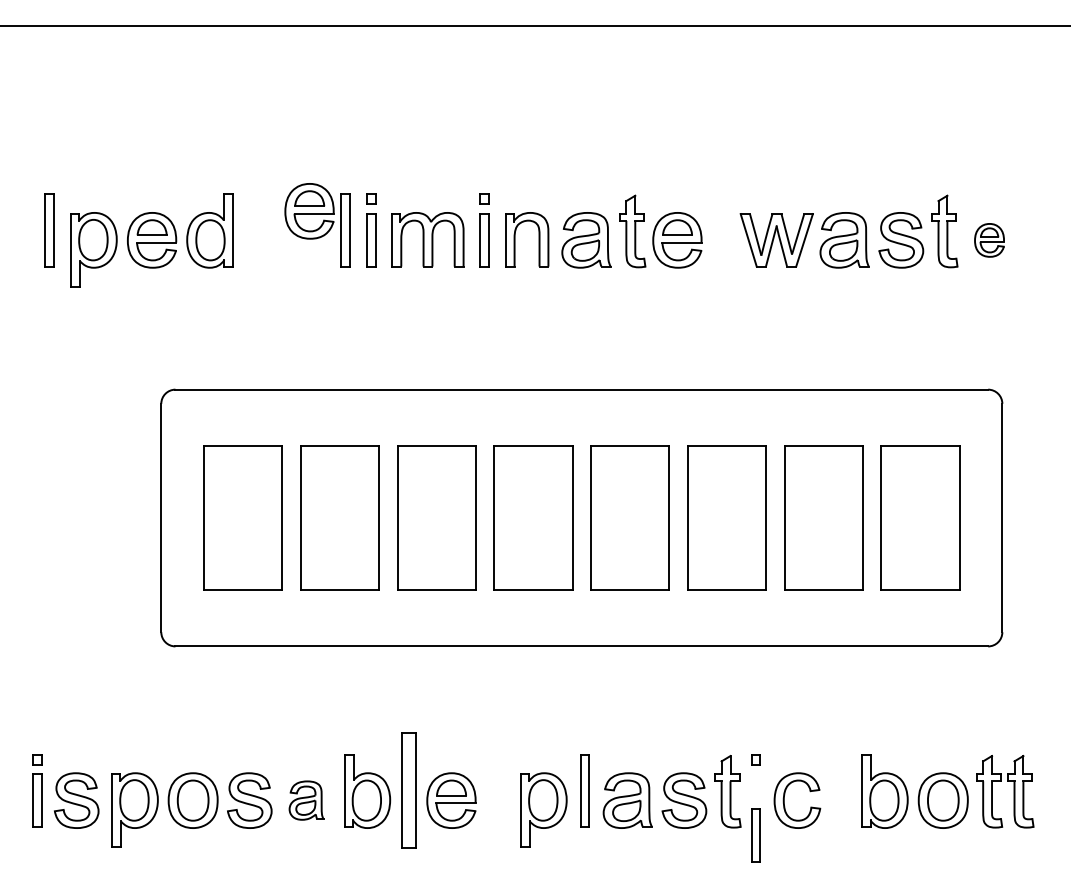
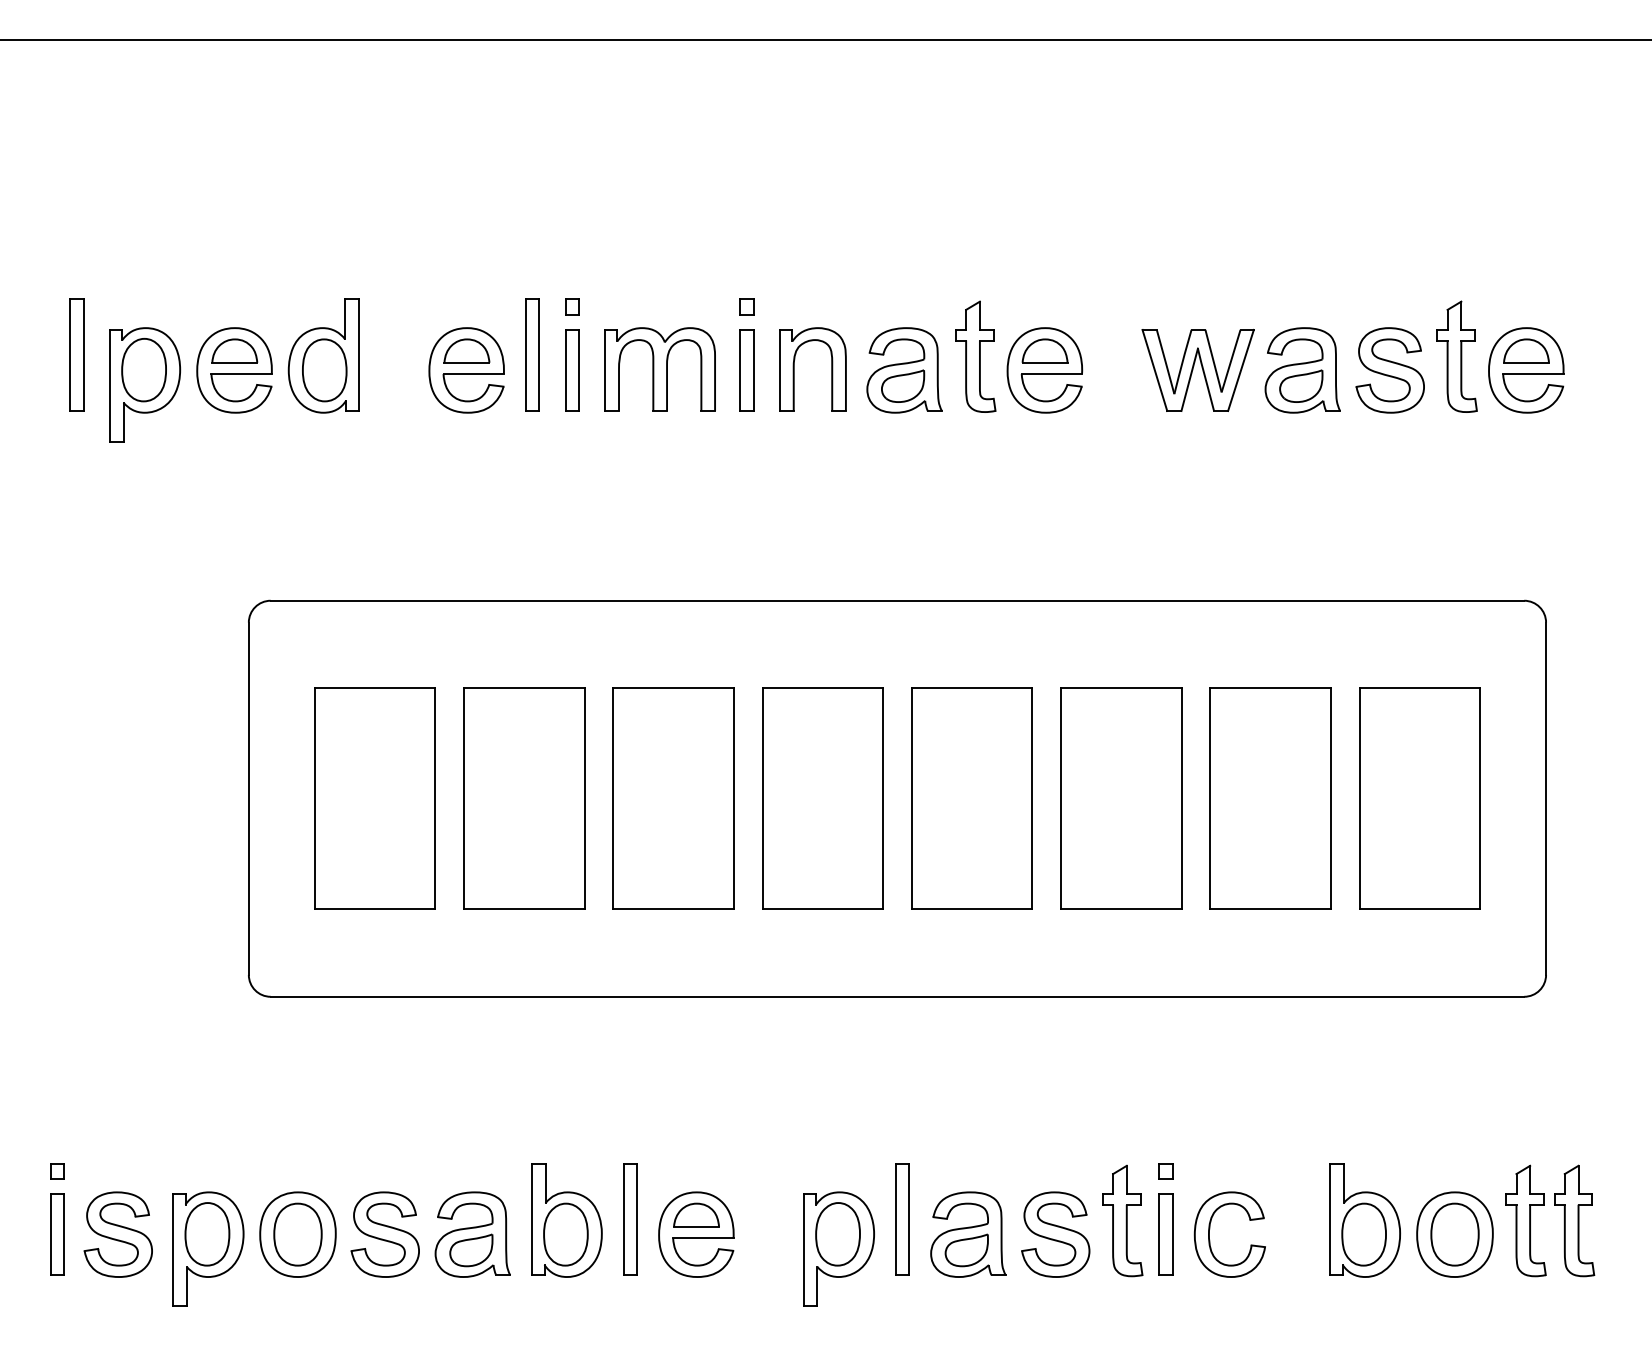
part: (309, 211) -> (466, 370), moved
part: (989, 240) -> (1526, 370), size x1.67
part: (408, 790) -> (630, 1219), size x0.62
part: (306, 800) -> (472, 1234), size x1.43
part: (755, 835) -> (1165, 1234), moved

